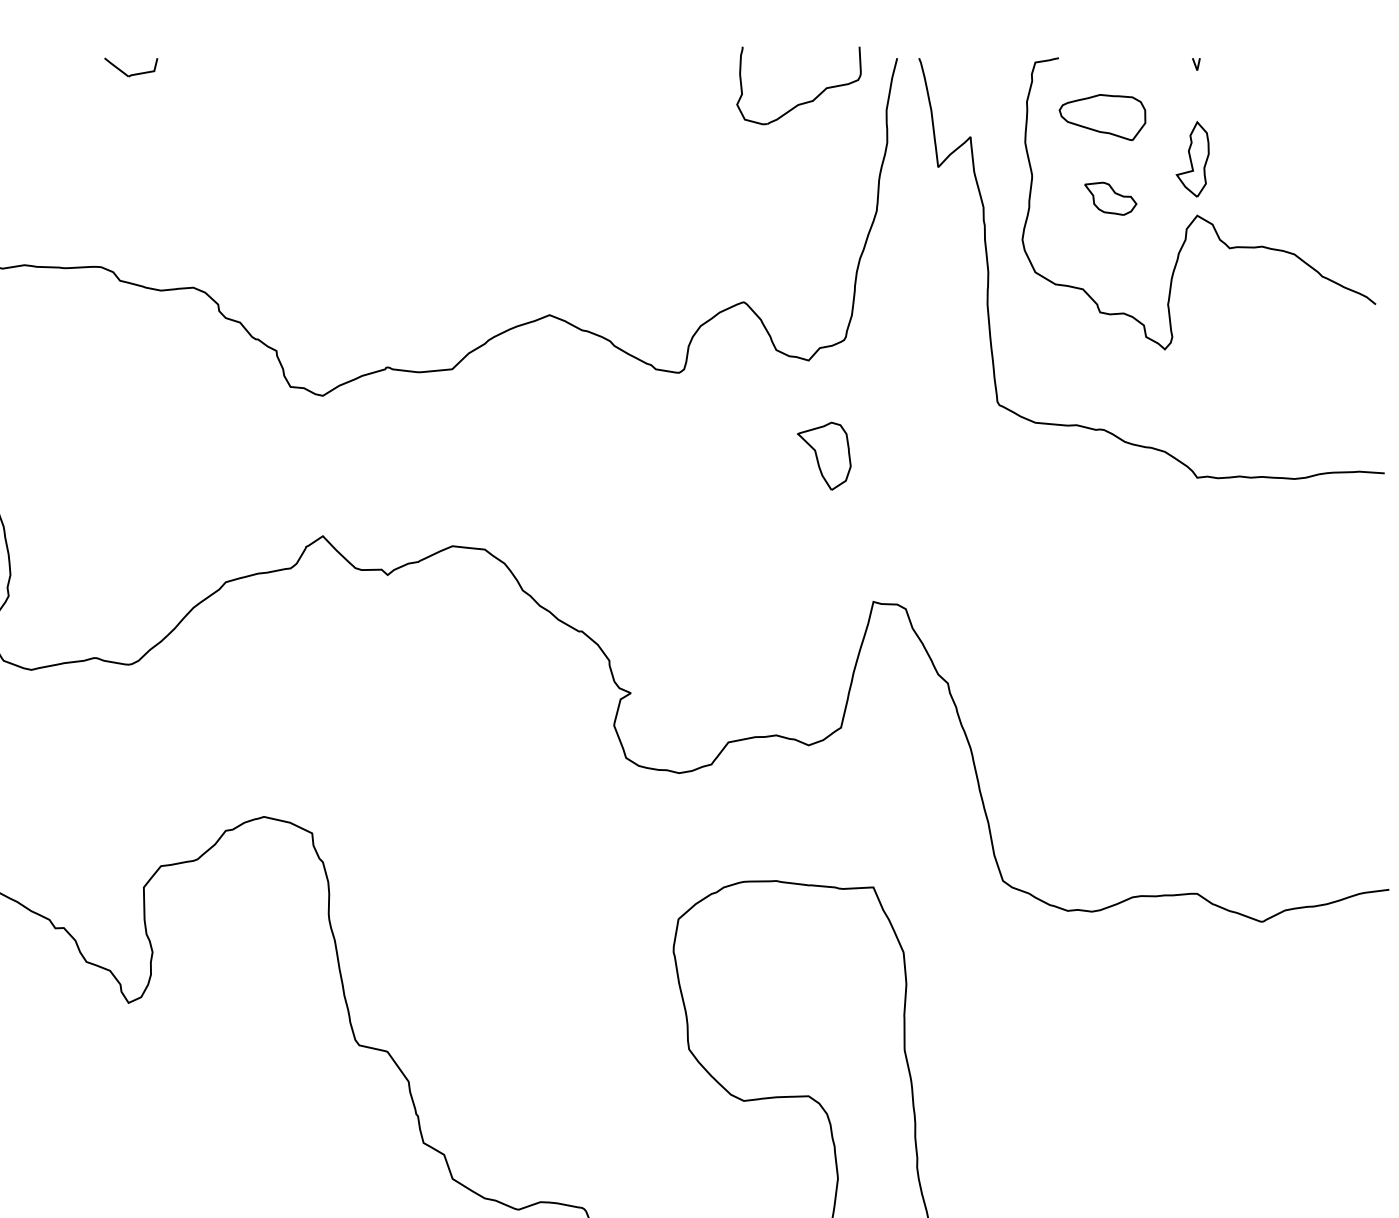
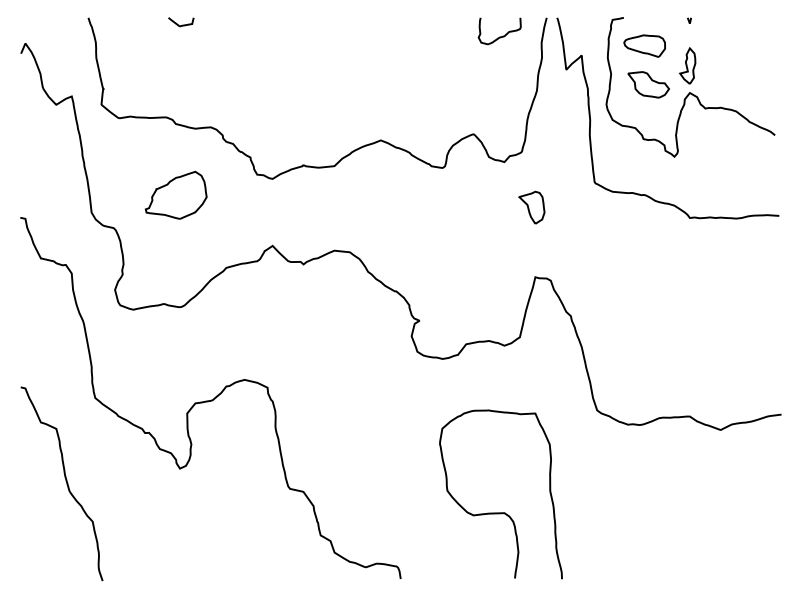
part: (798, 86) -> (499, 31), size x0.71
part: (1110, 197) -> (648, 84), size x1.67
part: (119, 428) -> (175, 194), added
part: (823, 455) -> (531, 207), moved

